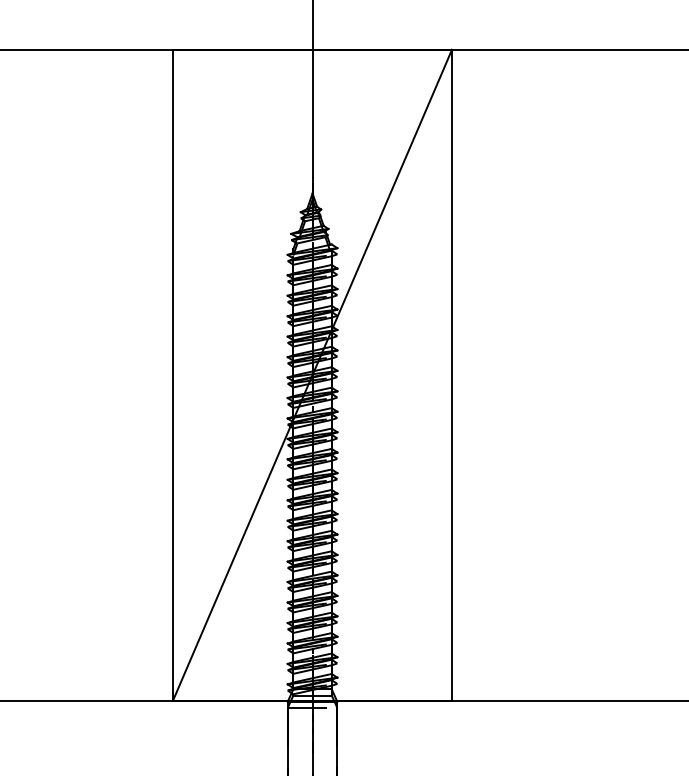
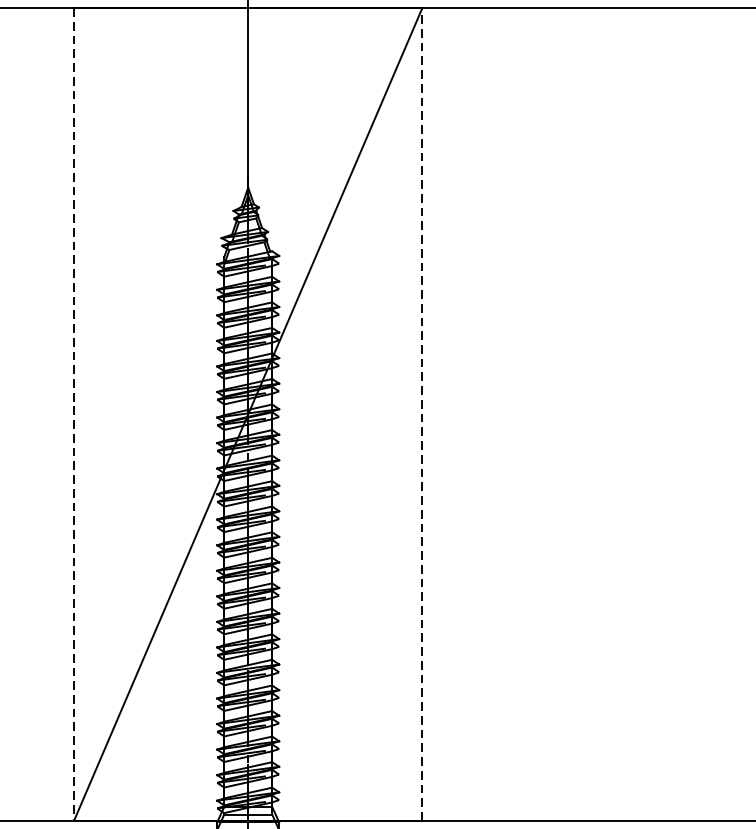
line: (452, 374) -> (422, 413), solid -> dashed
line: (173, 375) -> (74, 414), solid -> dashed

